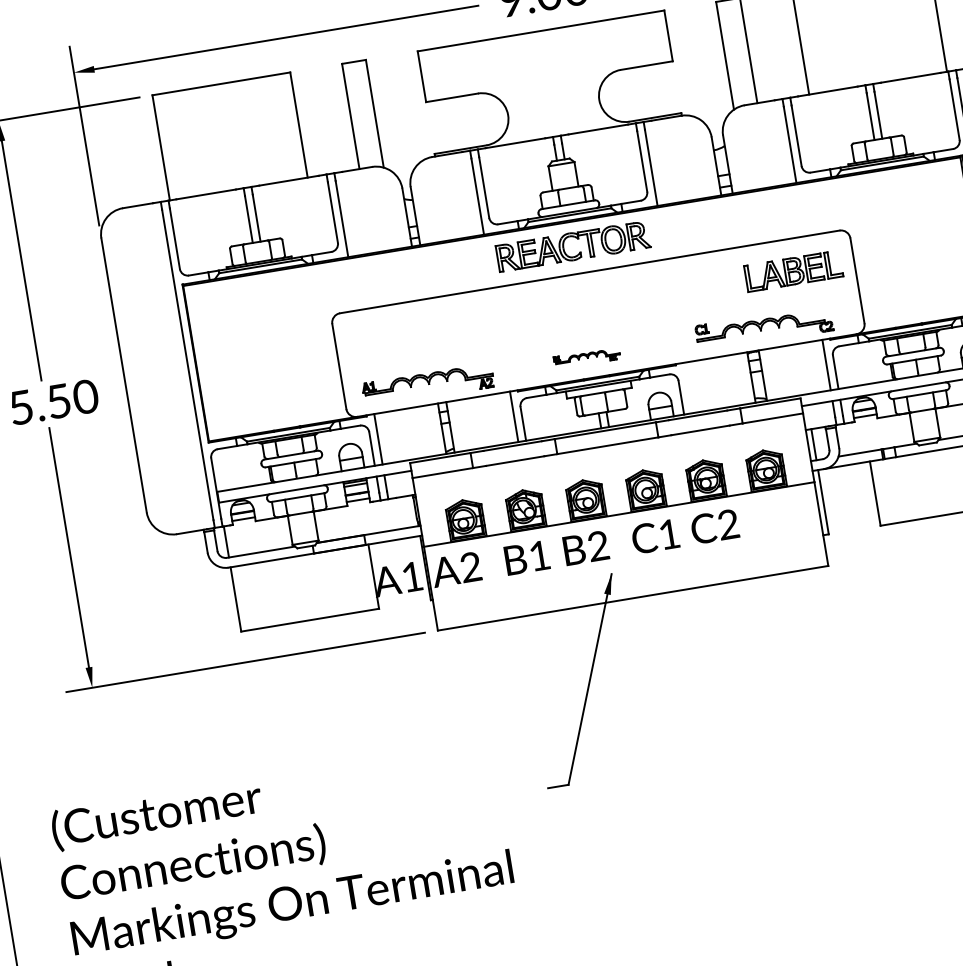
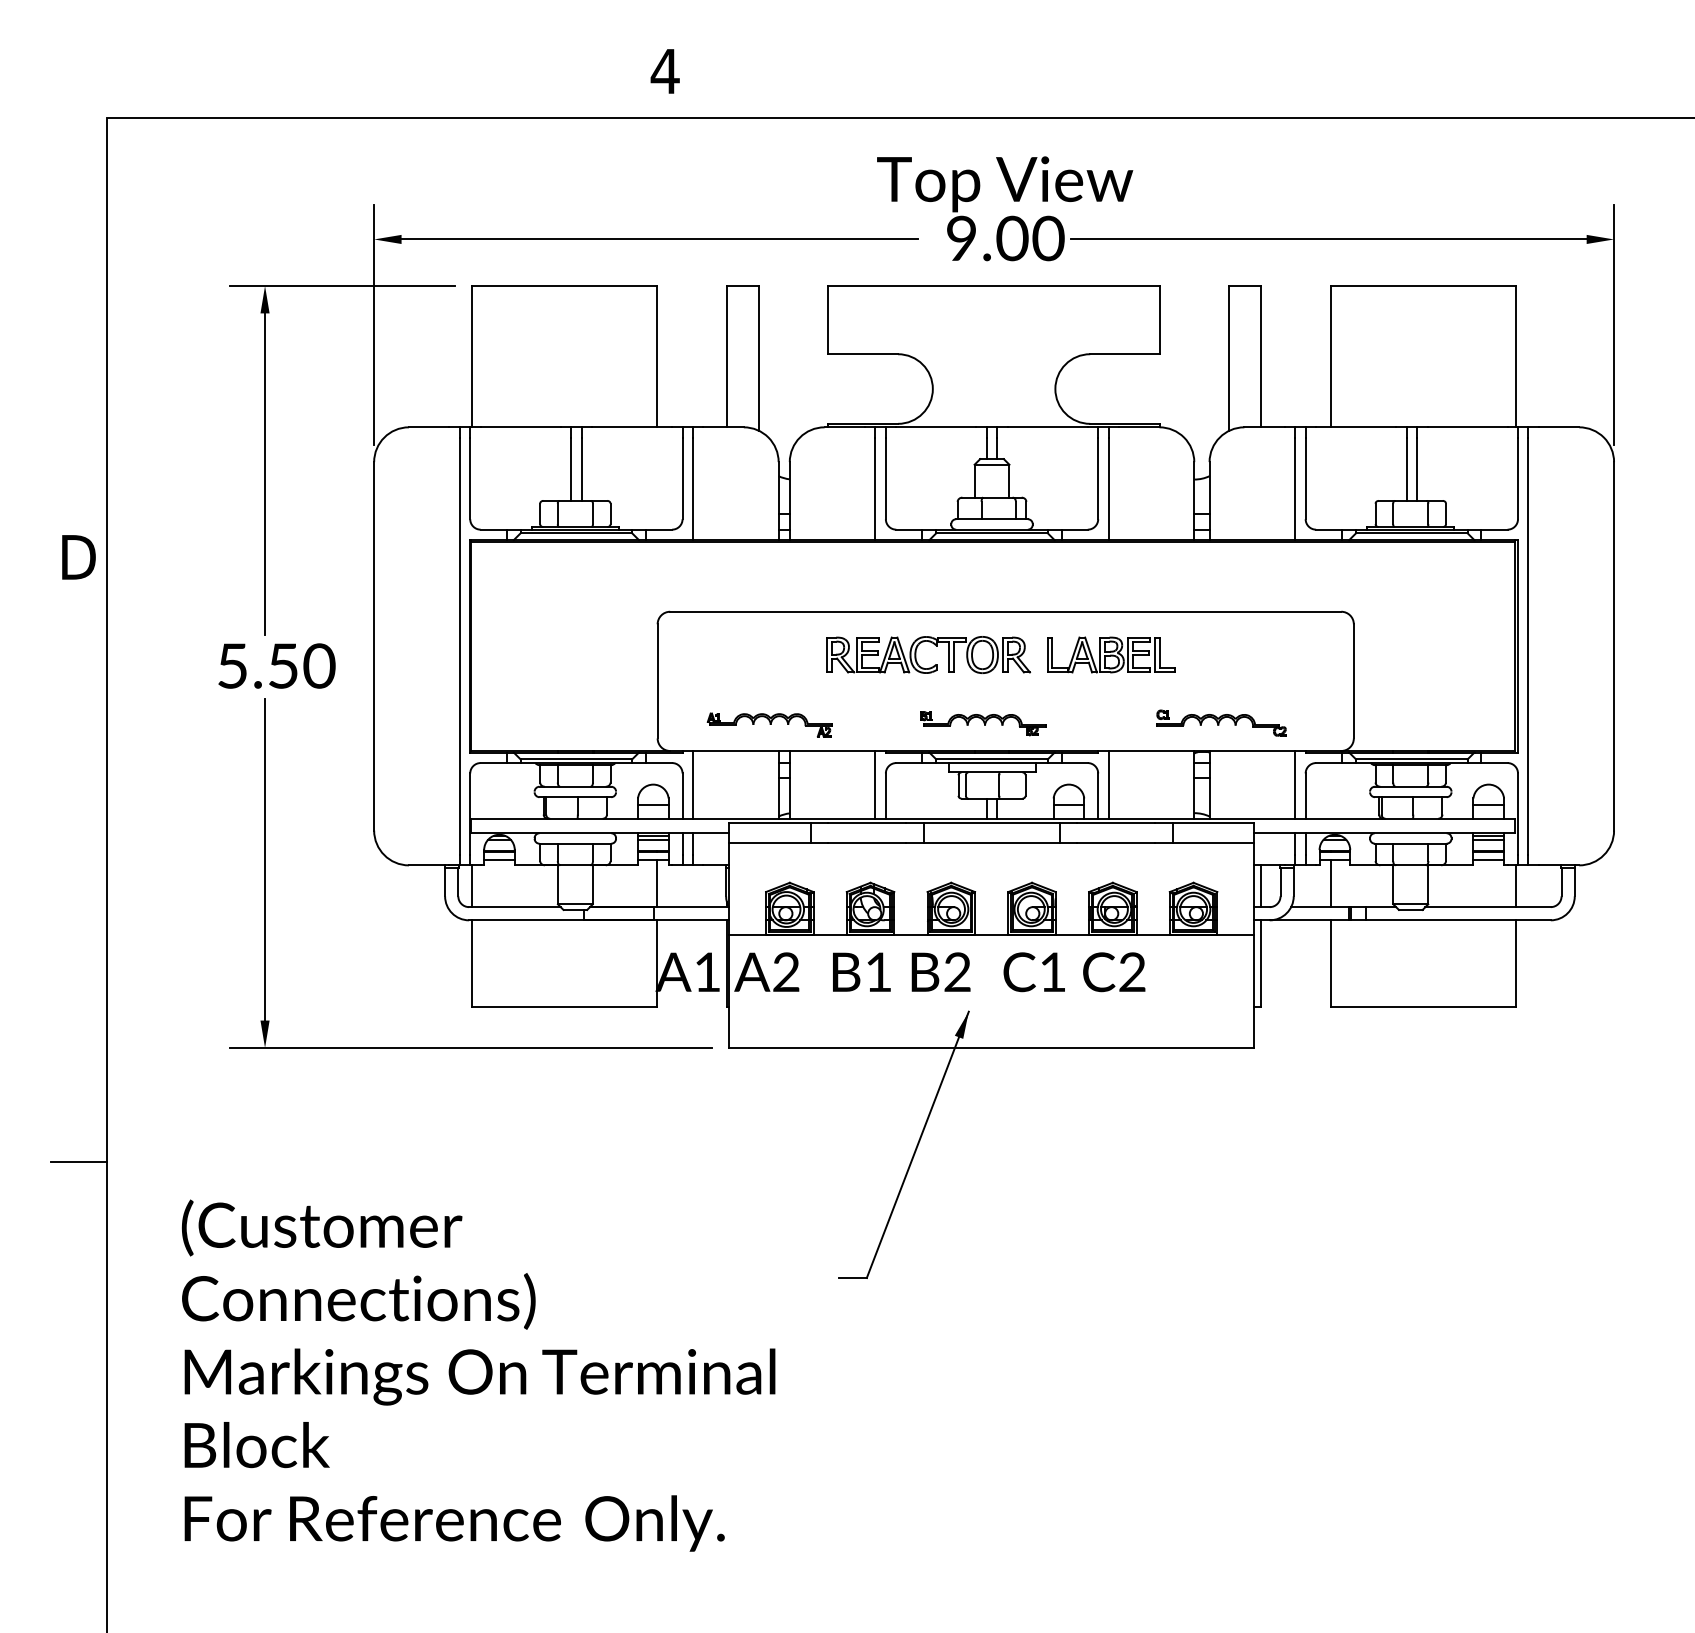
part: (575, 238) -> (933, 644), moved
part: (793, 270) -> (1111, 654), moved
part: (764, 327) -> (1221, 722), size x0.71
part: (587, 357) -> (983, 723), size x1.43
part: (427, 384) -> (769, 724), size x0.71
line: (687, 387) -> (1108, 784), added
line: (865, 434) -> (1331, 883), added
line: (364, 517) -> (657, 883), added

